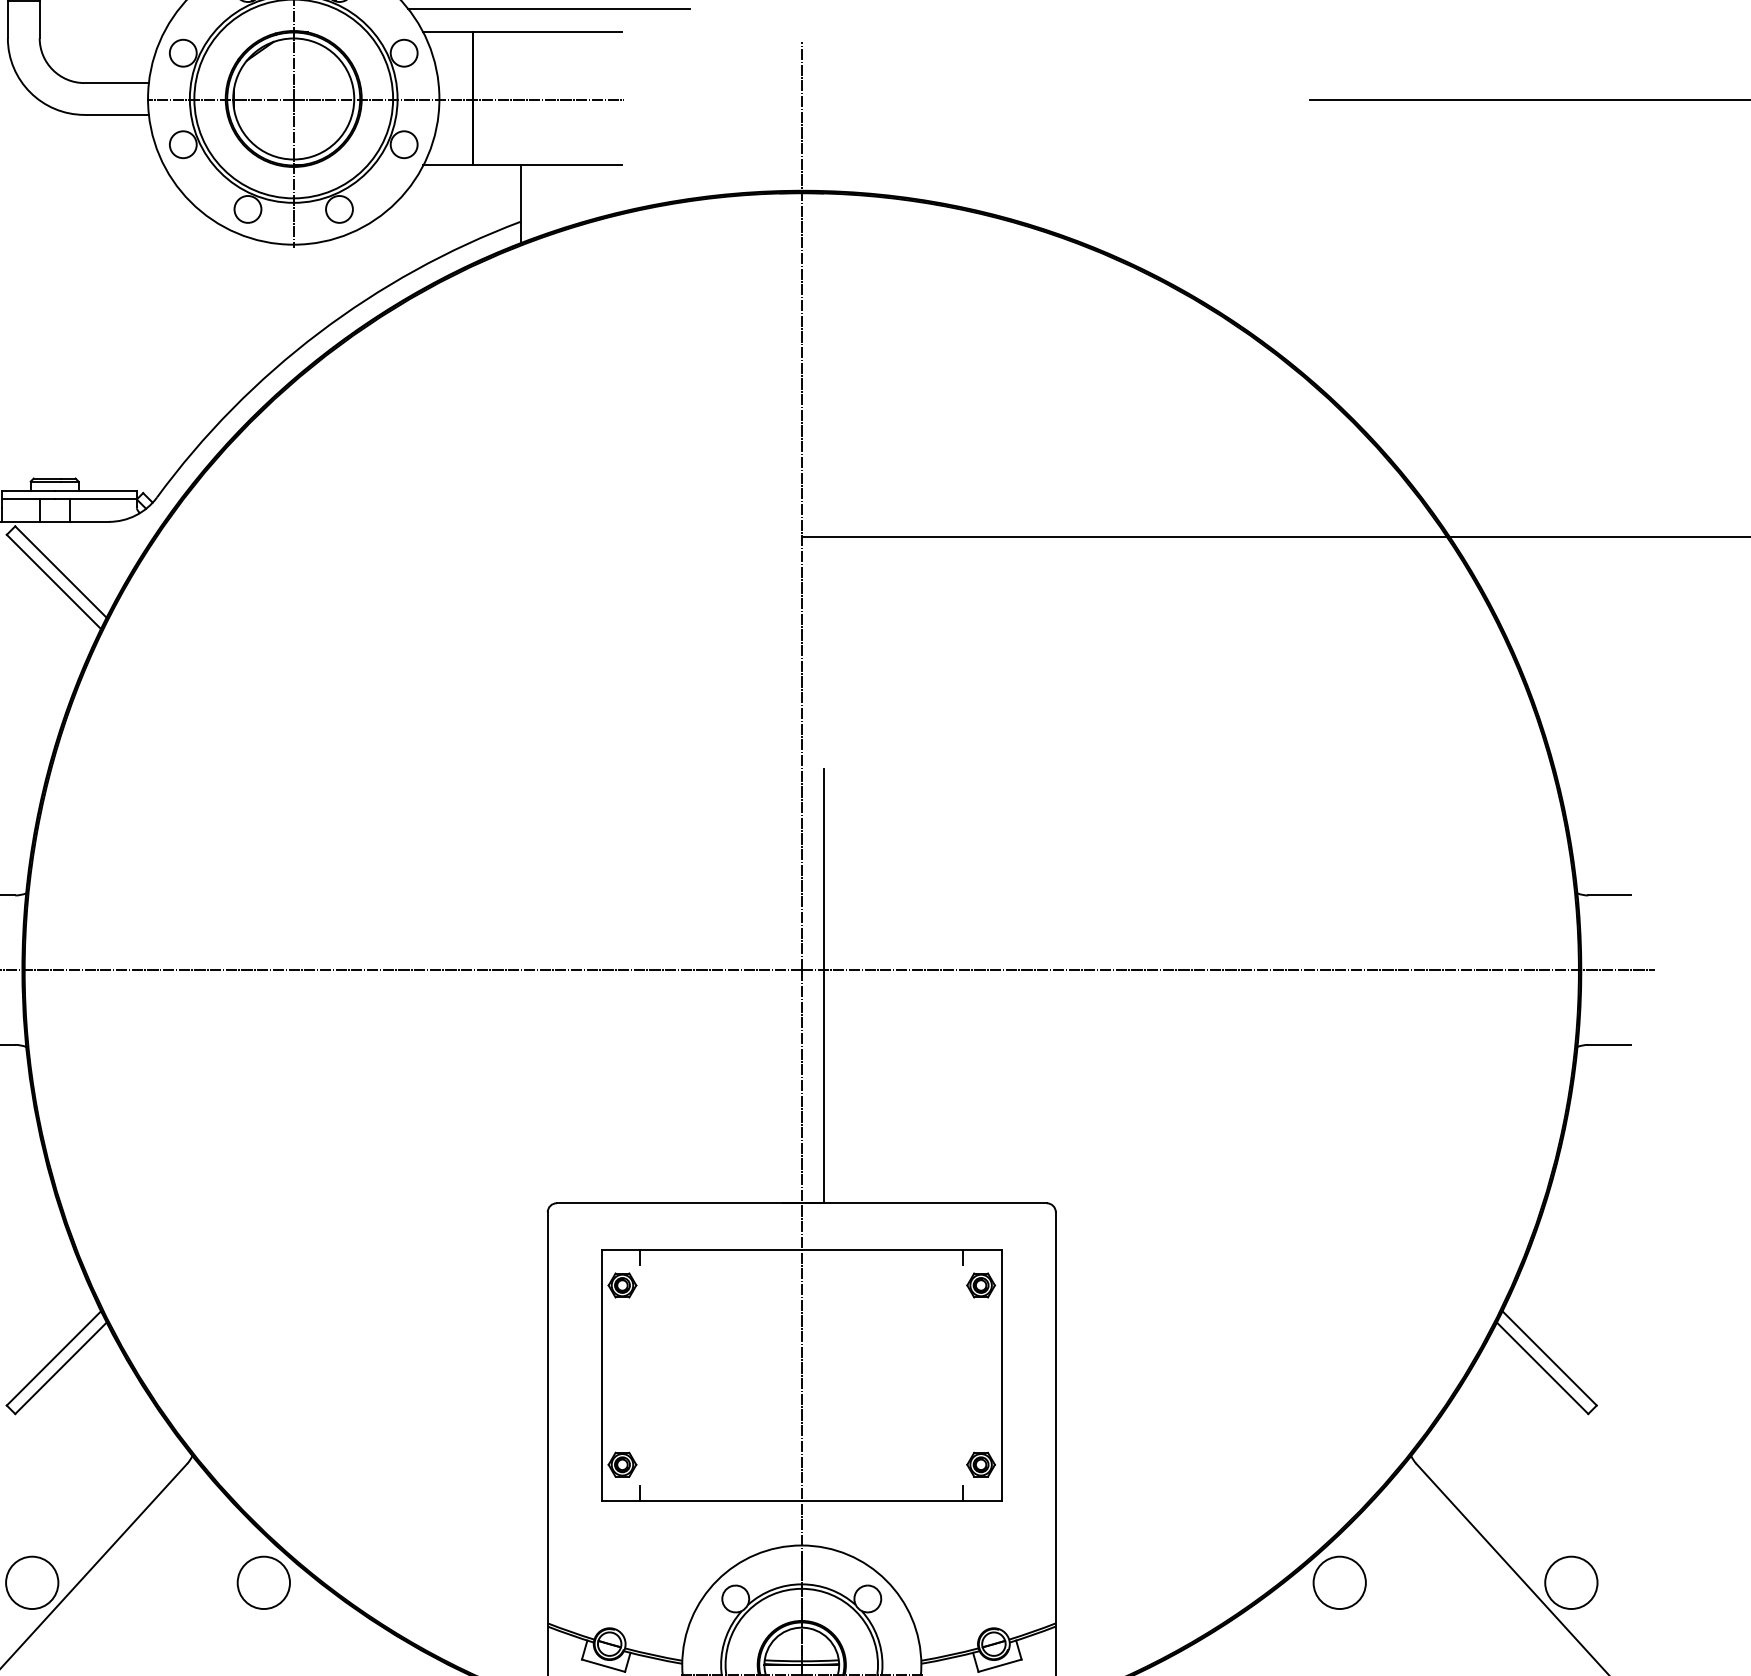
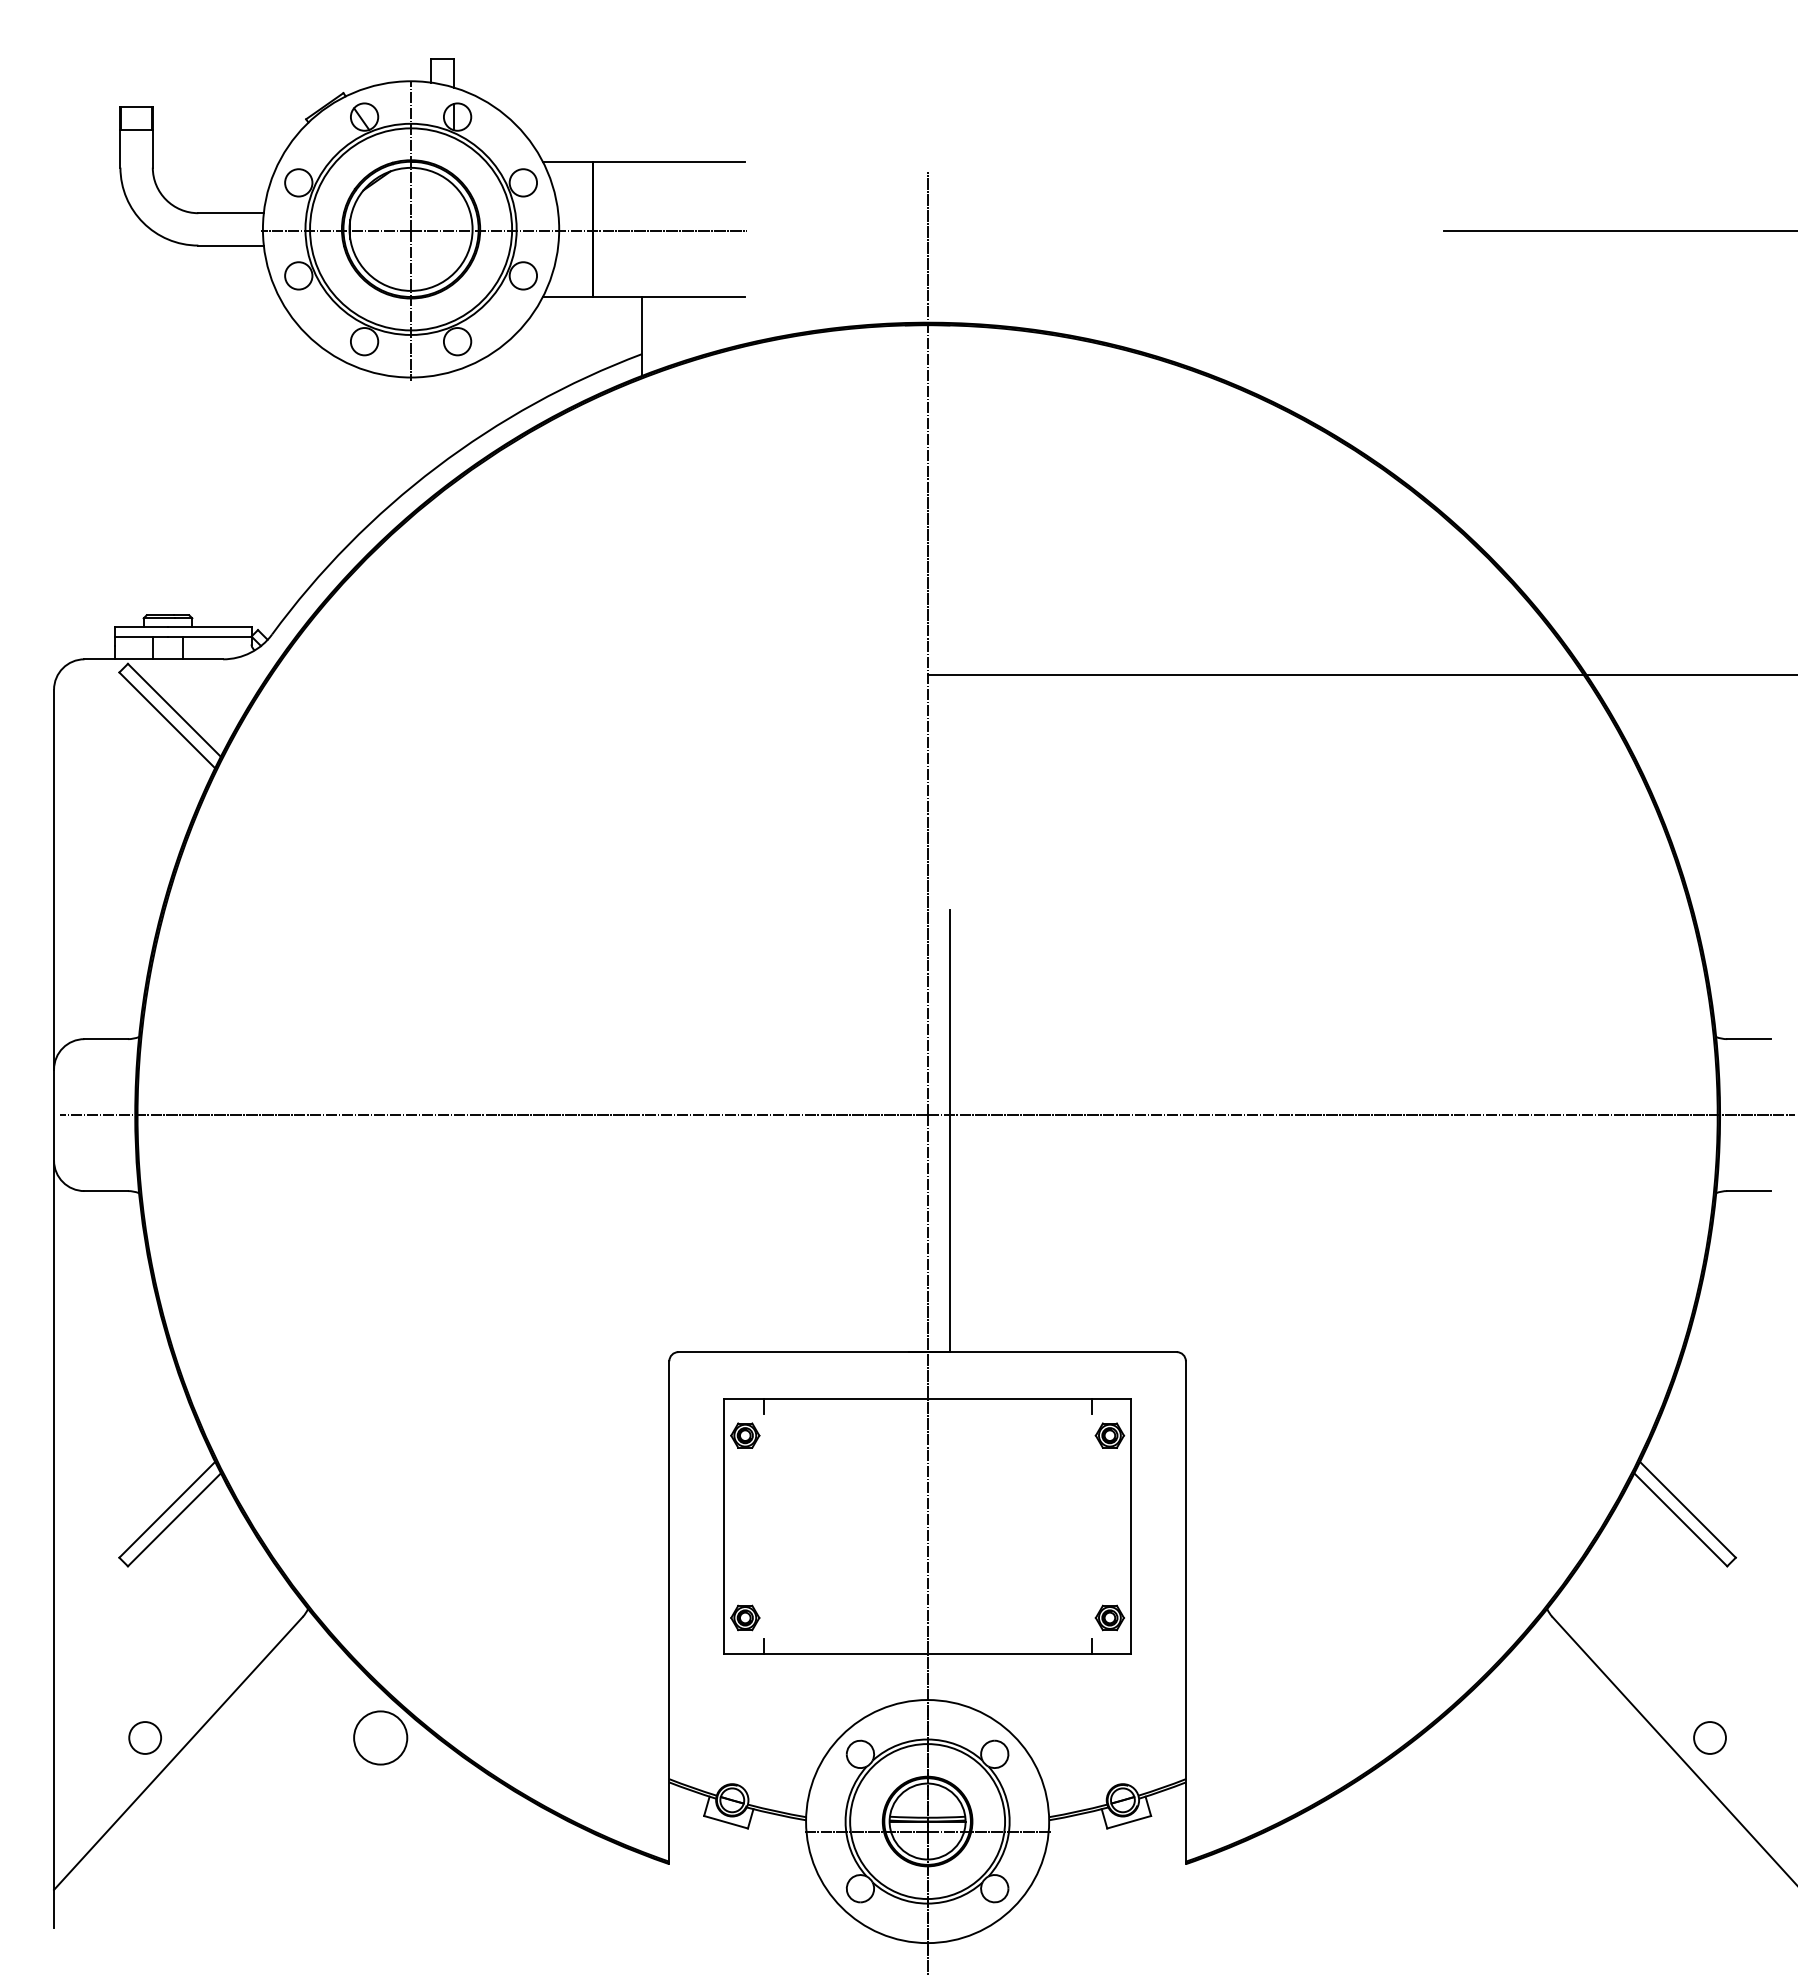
line: (548, 8) -> (670, 137), removed
circle: (31, 1582) -> (144, 1737), size x0.6
circle: (1339, 1582) -> (1474, 1737), removed
circle: (1570, 1582) -> (1709, 1737), size x0.6

